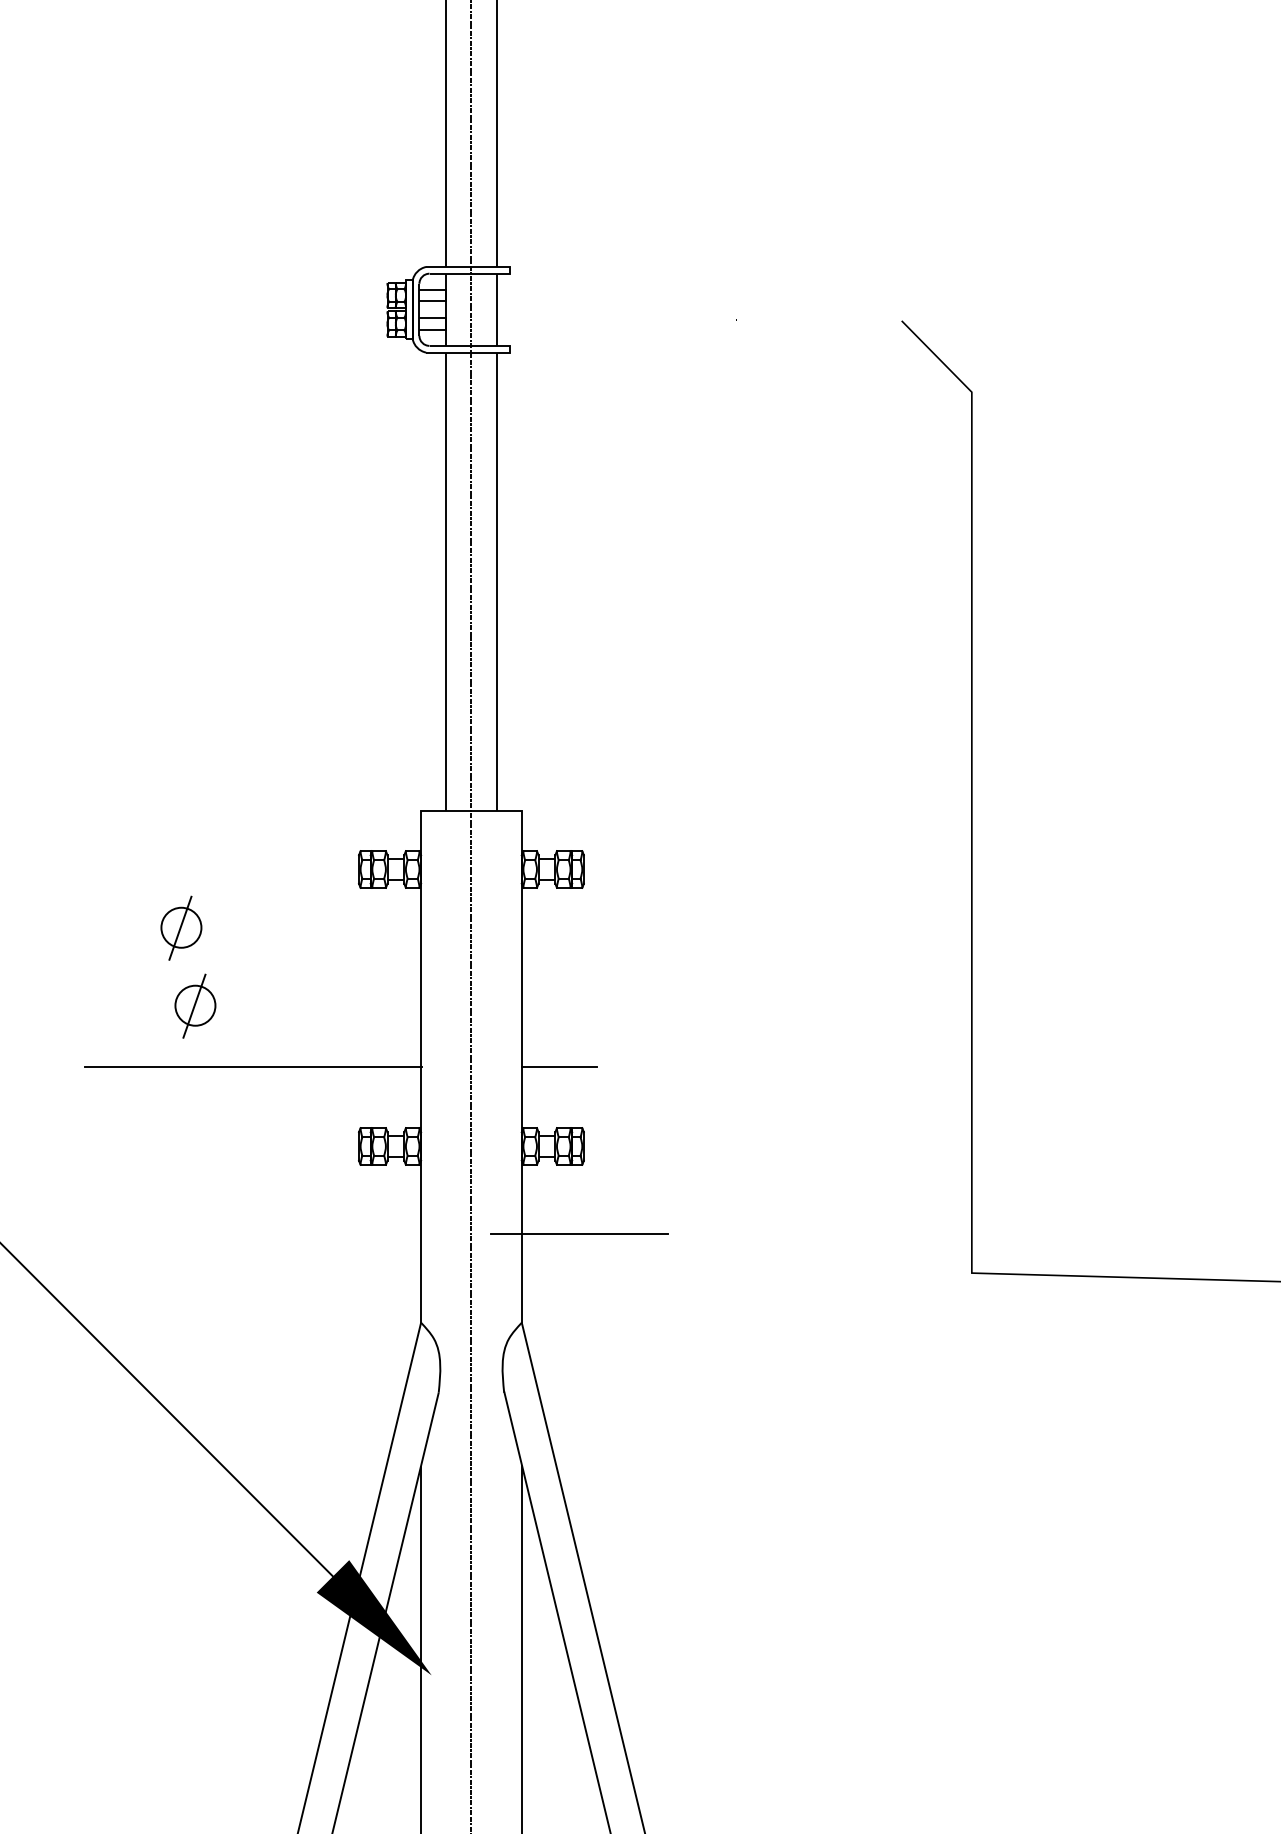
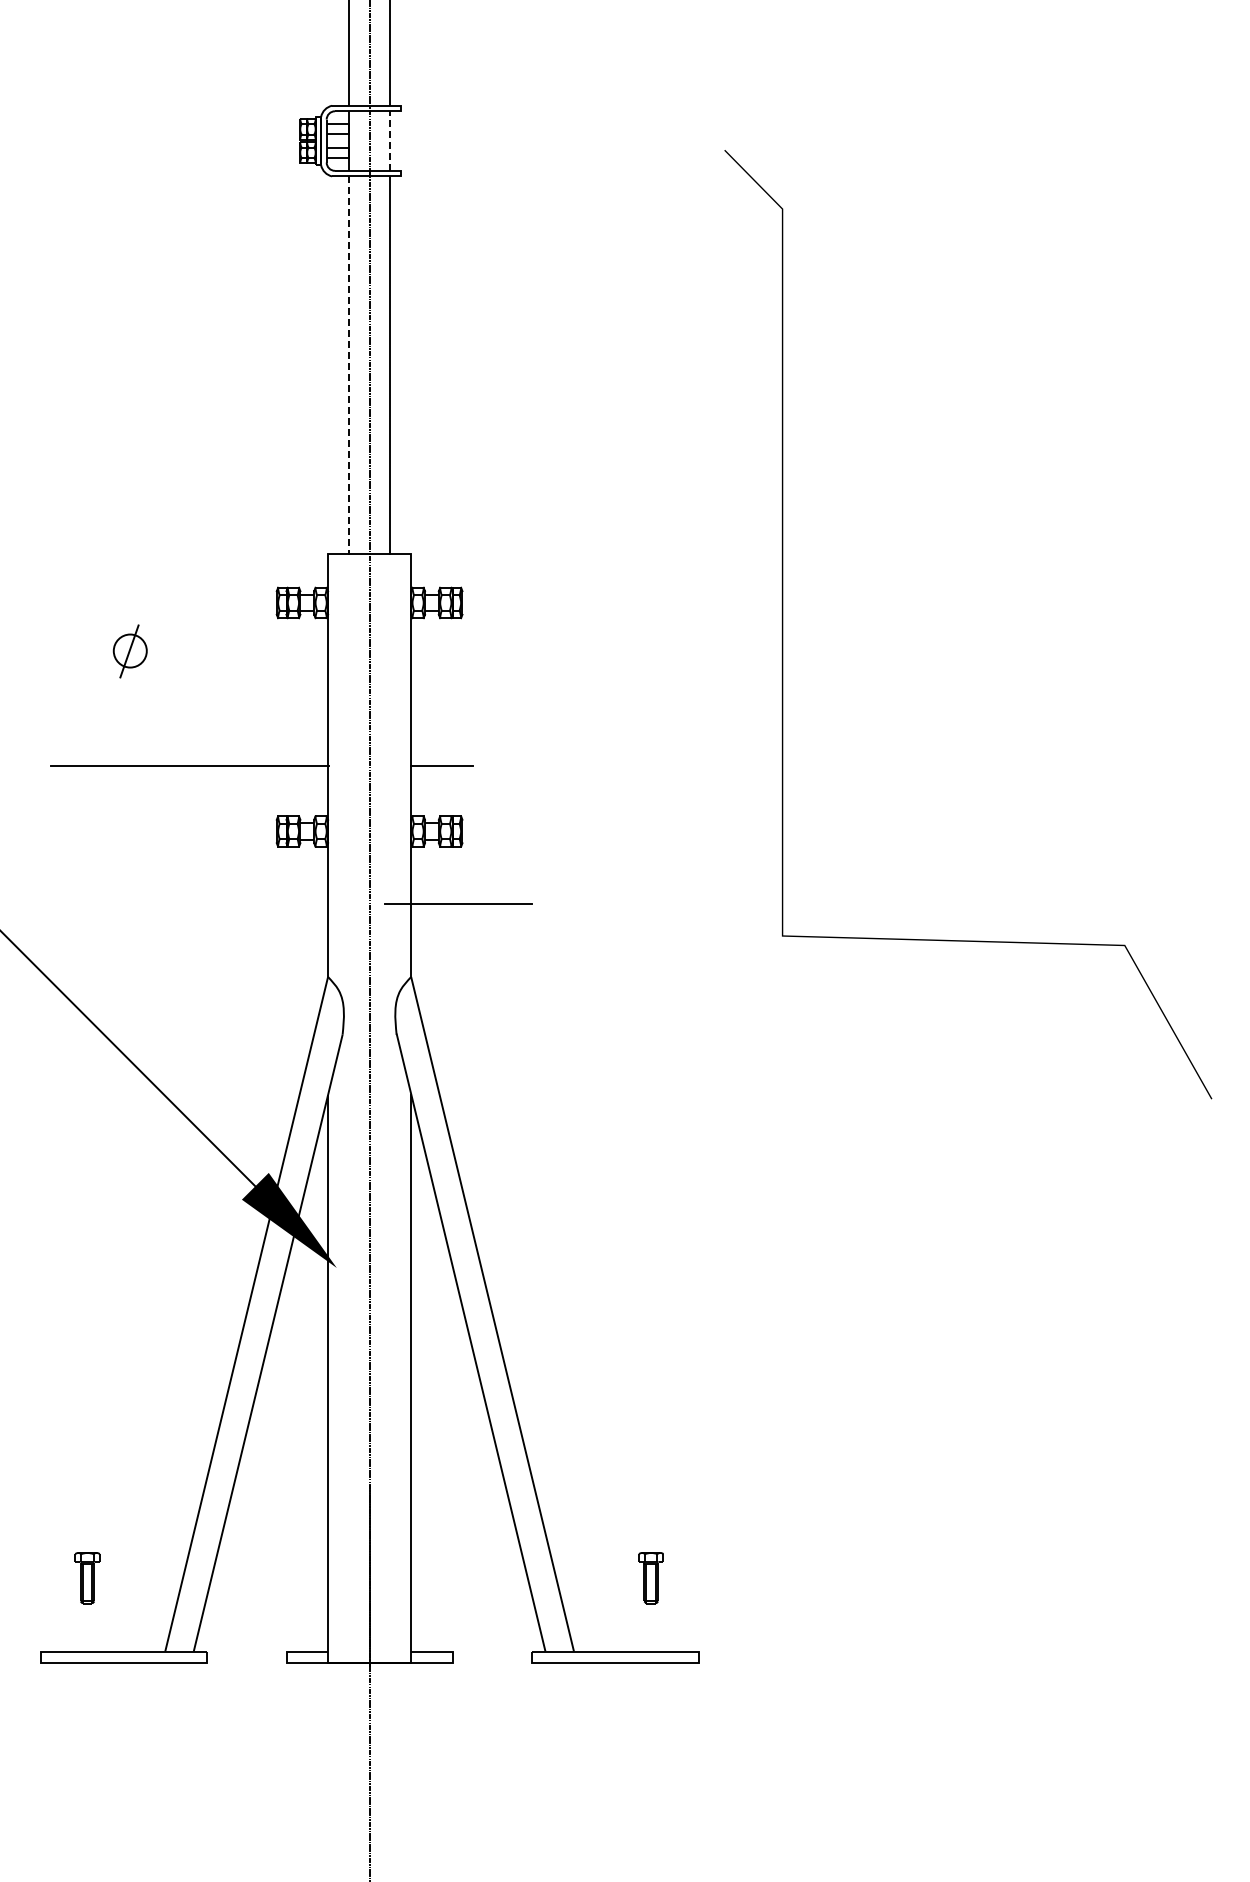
line: (496, 310) -> (390, 141), solid -> dashed
line: (445, 581) -> (348, 365), solid -> dashed
part: (195, 1005) -> (141, 715), removed

